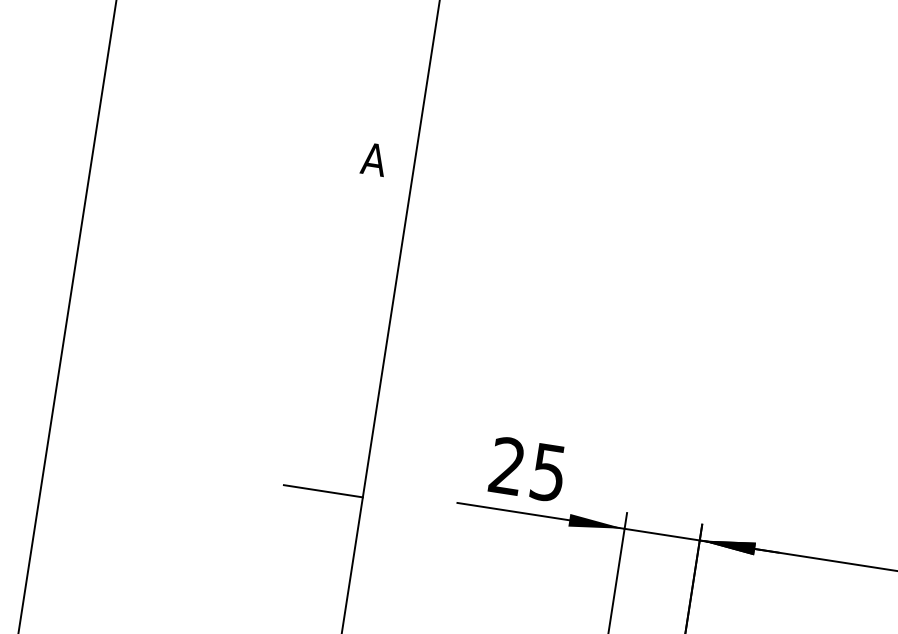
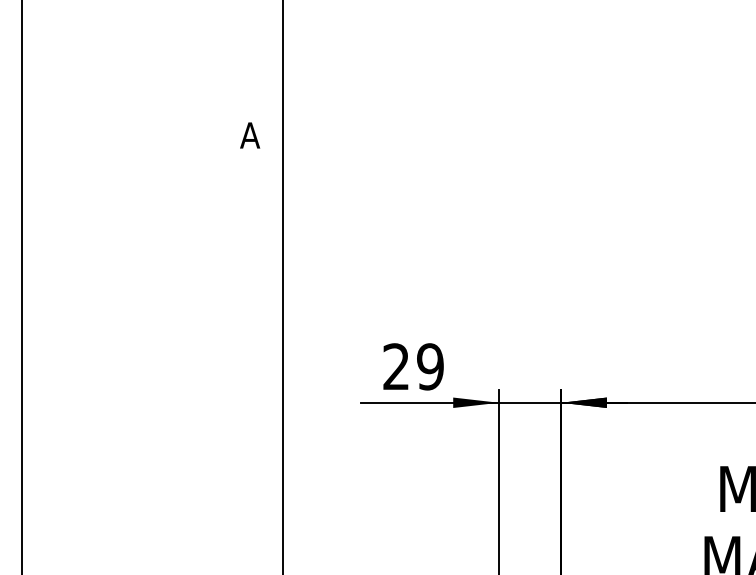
text: (548, 472) -> (430, 366), 25 -> 29
line: (323, 491) -> (250, 410), removed

